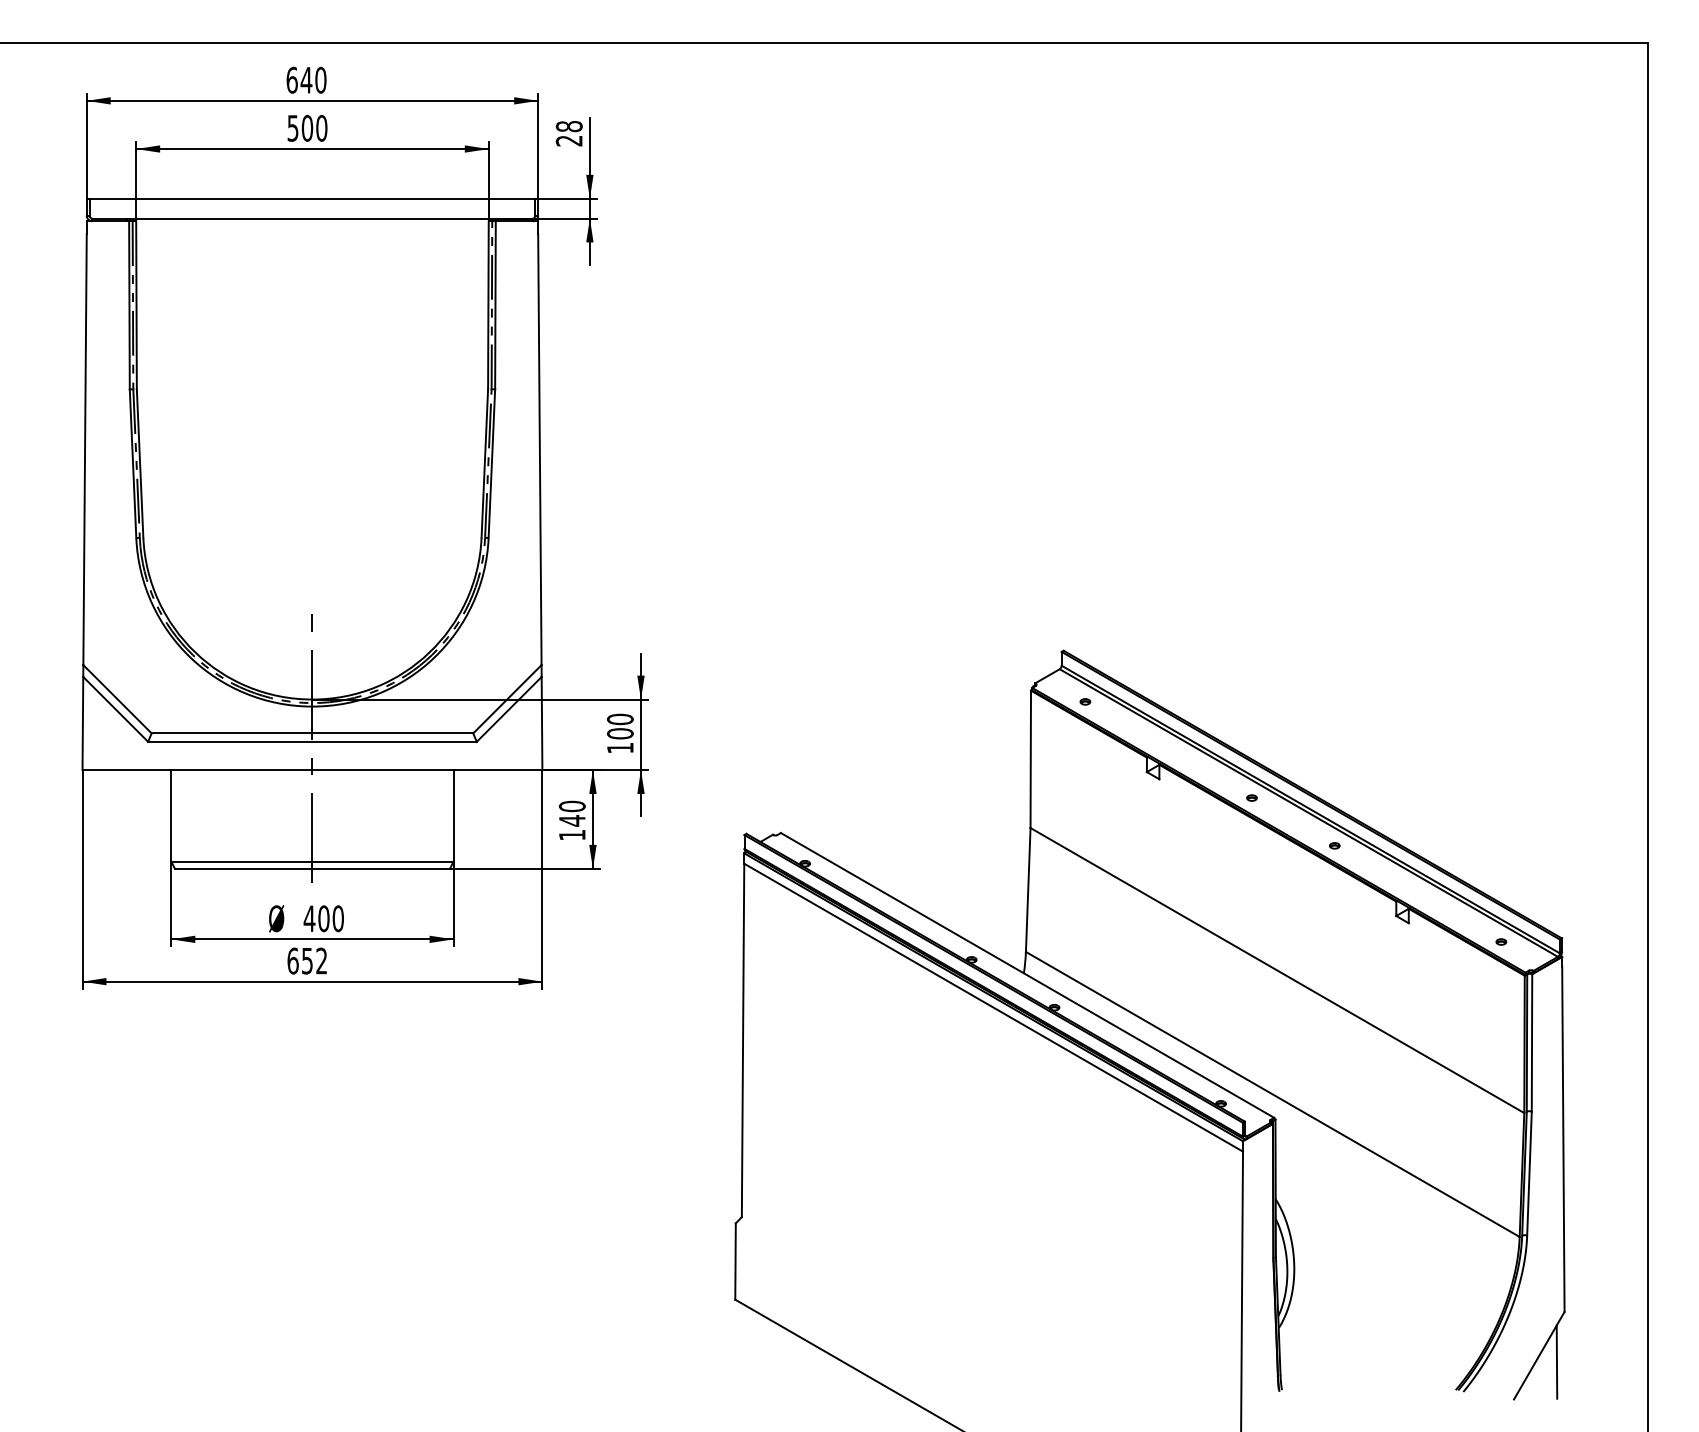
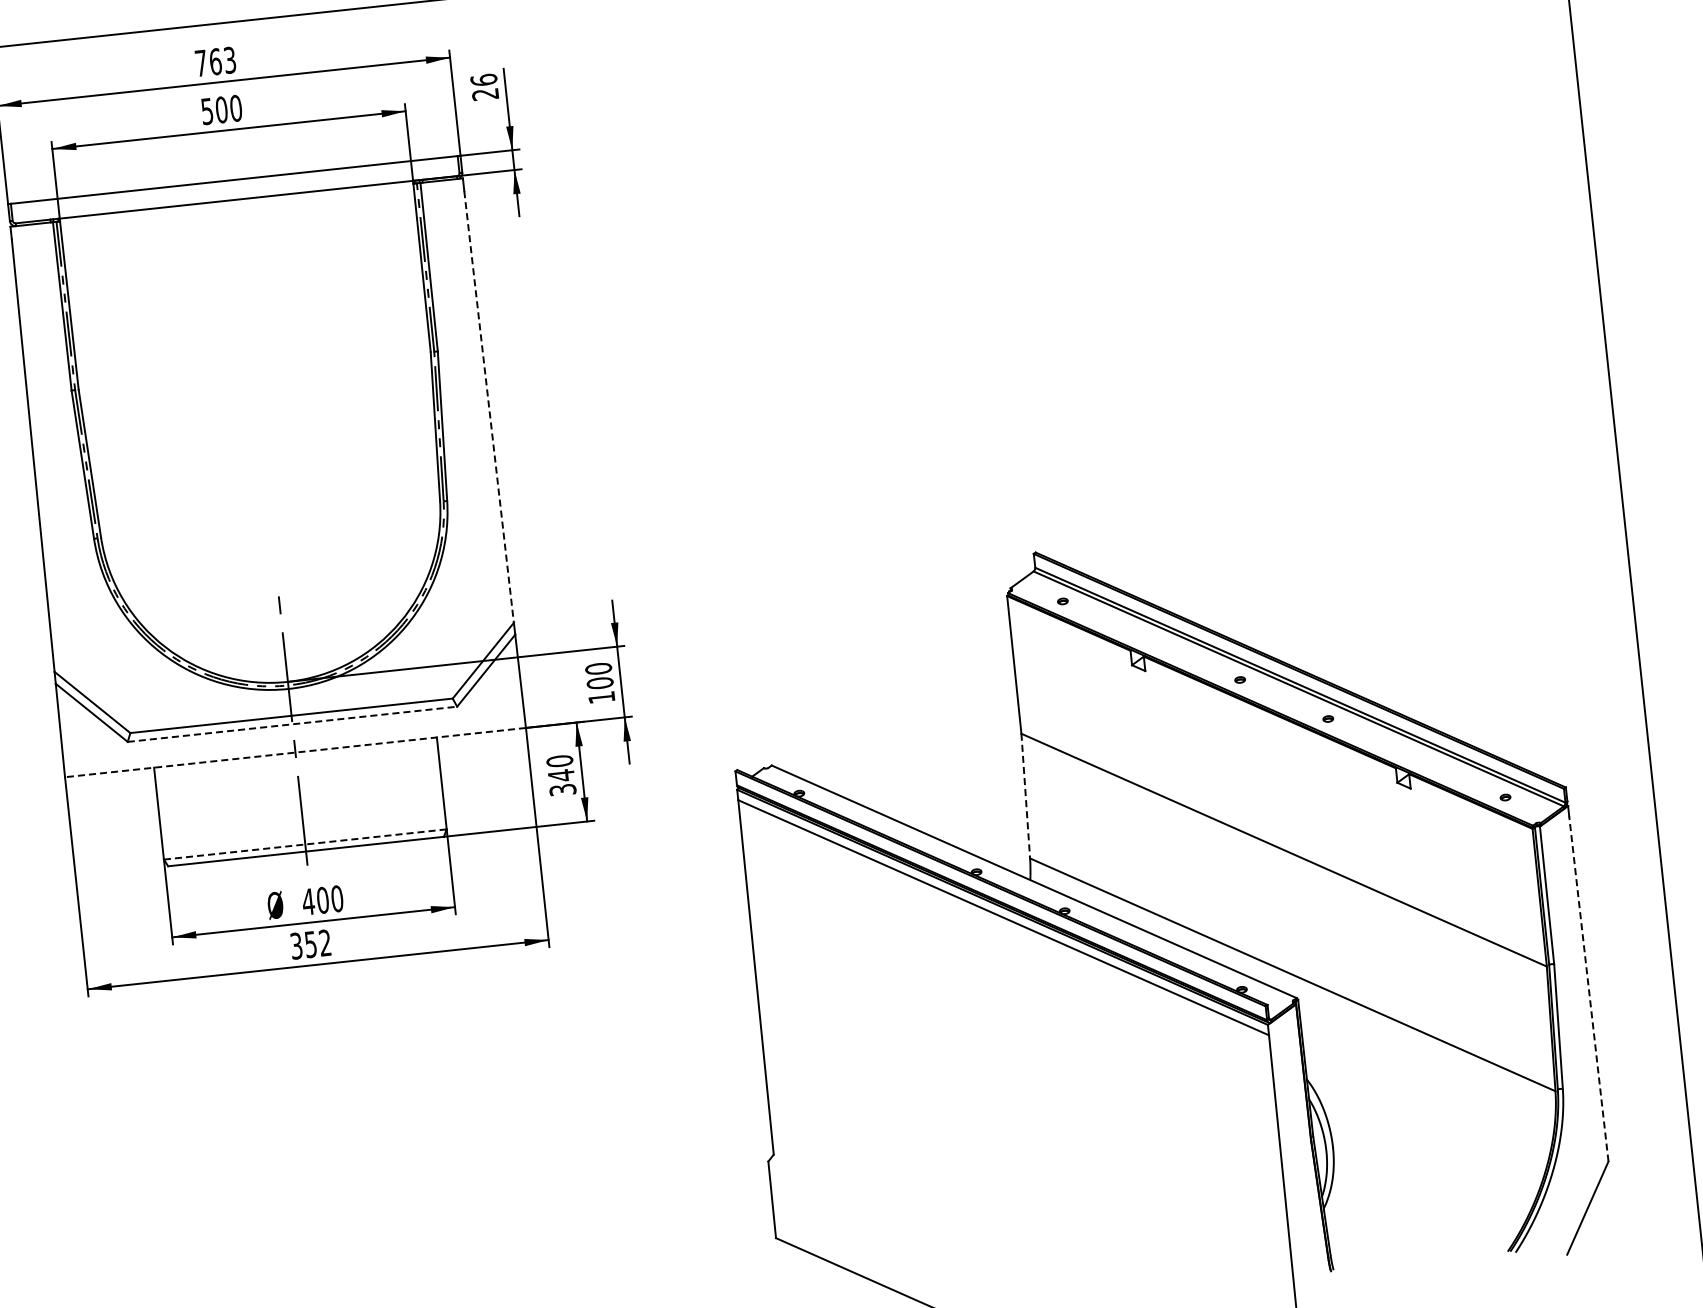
text: (306, 79) -> (215, 61), 640 -> 763
text: (568, 126) -> (483, 80), 28 -> 26
line: (539, 449) -> (488, 406), solid -> dashed
line: (312, 741) -> (292, 723), solid -> dashed
line: (312, 770) -> (295, 753), solid -> dashed
text: (571, 834) -> (562, 789), 140 -> 340
line: (312, 861) -> (305, 844), solid -> dashed
line: (1028, 889) -> (1025, 795), solid -> dashed
text: (292, 960) -> (295, 945), 652 -> 352
line: (1563, 1139) -> (1588, 988), solid -> dashed
line: (1556, 1361) -> (1605, 1212), removed

